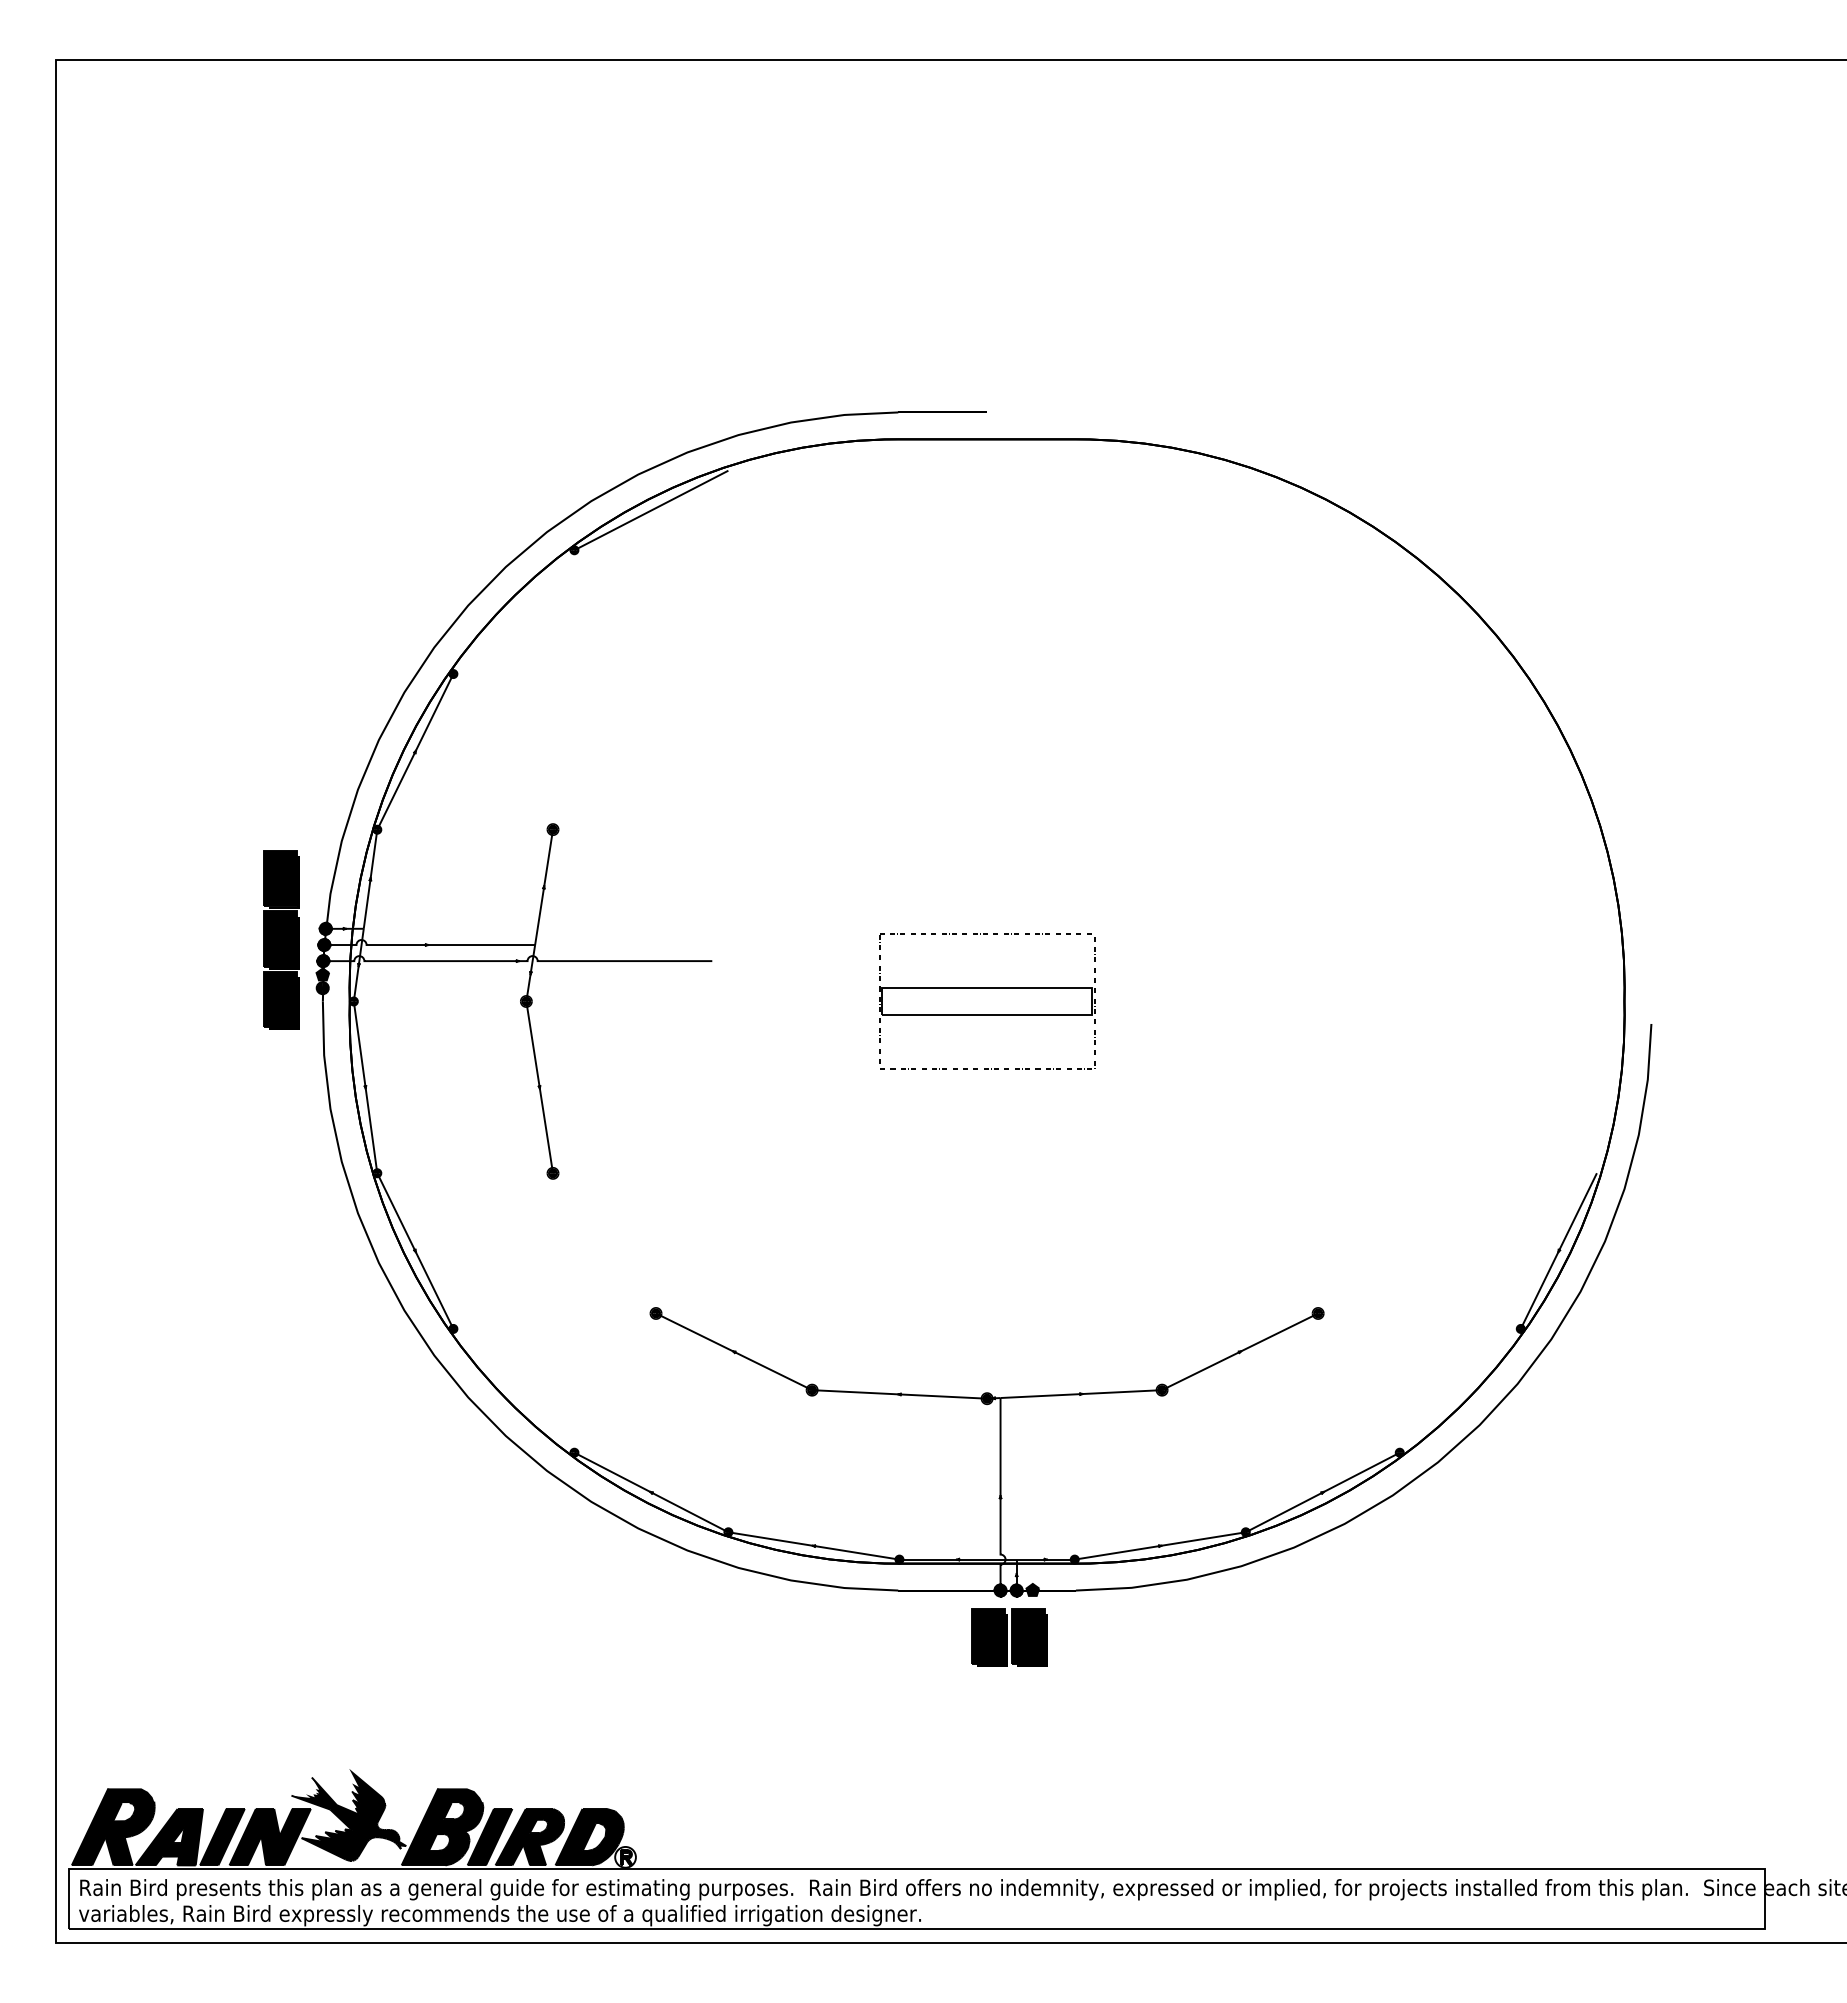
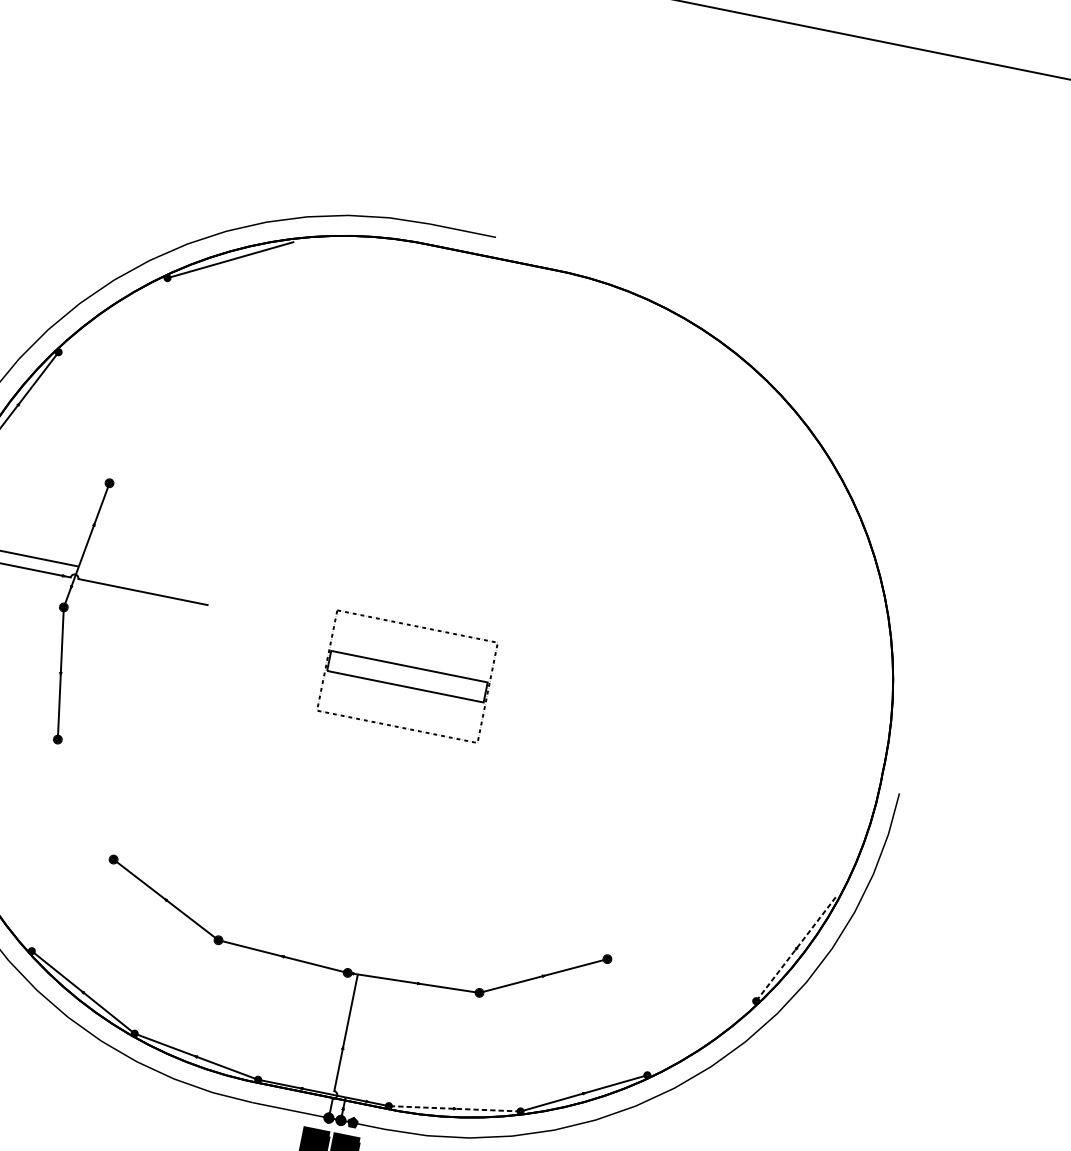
line: (1558, 1251) -> (795, 949), solid -> dashed
line: (1160, 1545) -> (454, 1108), solid -> dashed

